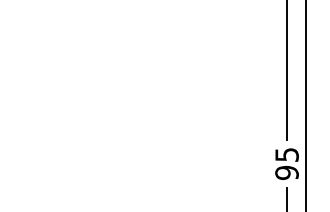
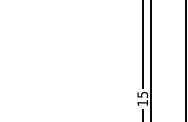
text: (286, 171) -> (142, 102), 95 -> 15

